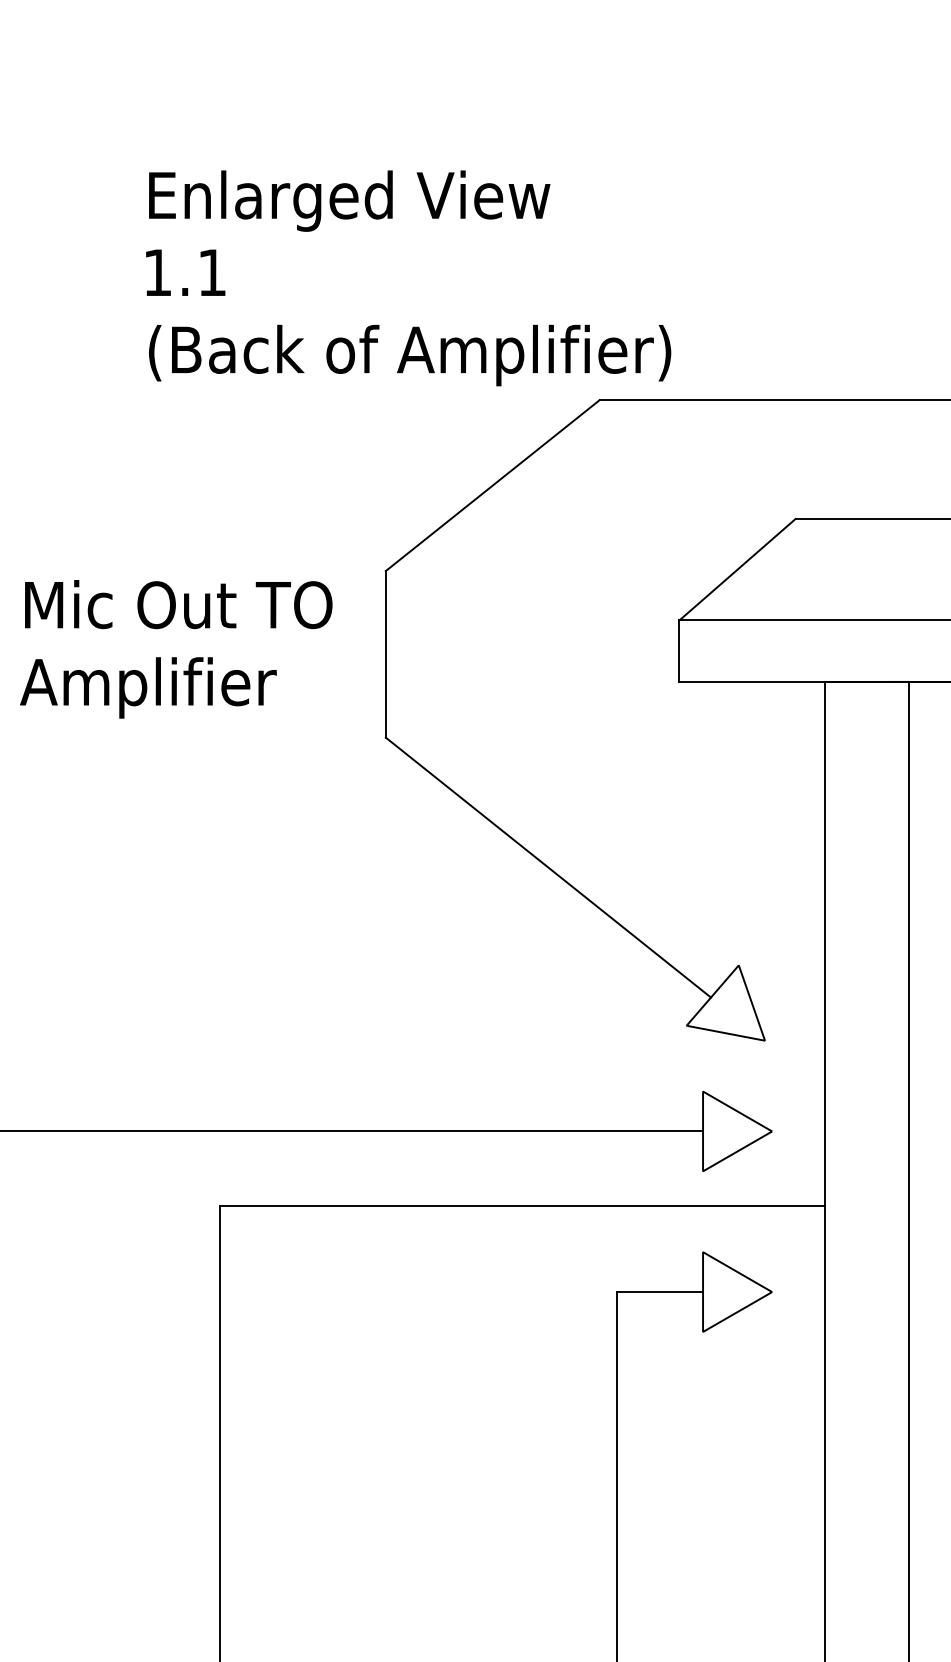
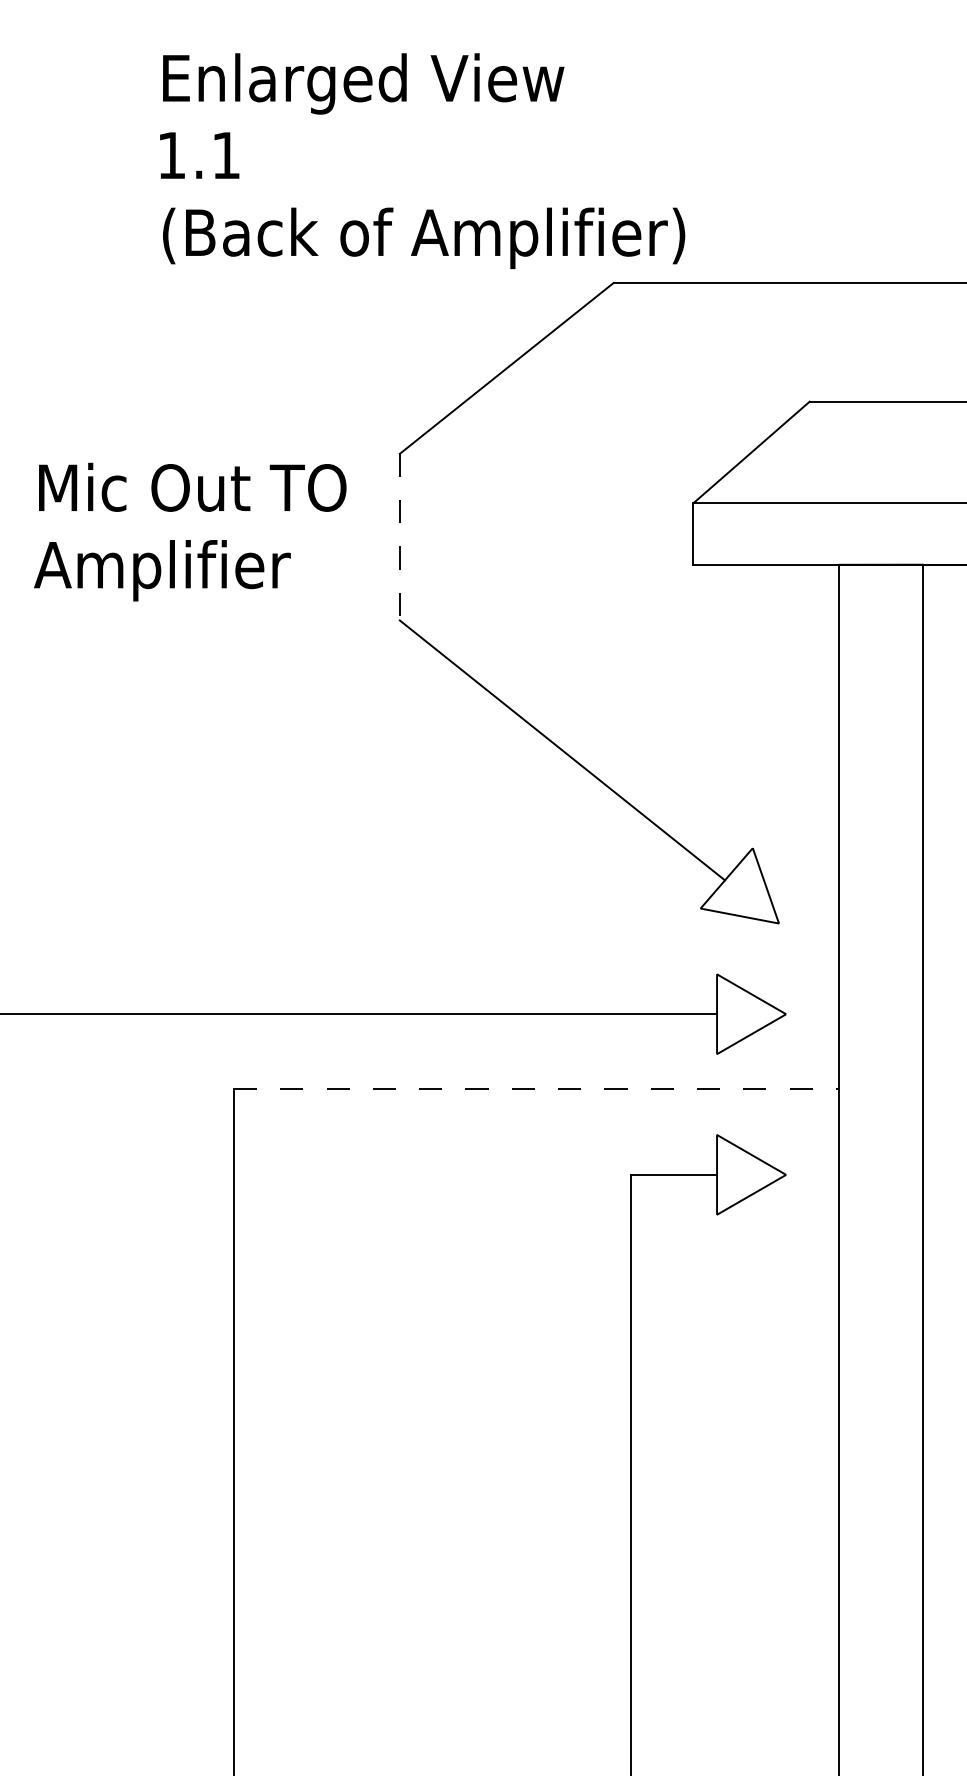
line: (385, 654) -> (399, 537), solid -> dashed
line: (522, 1205) -> (536, 1088), solid -> dashed

